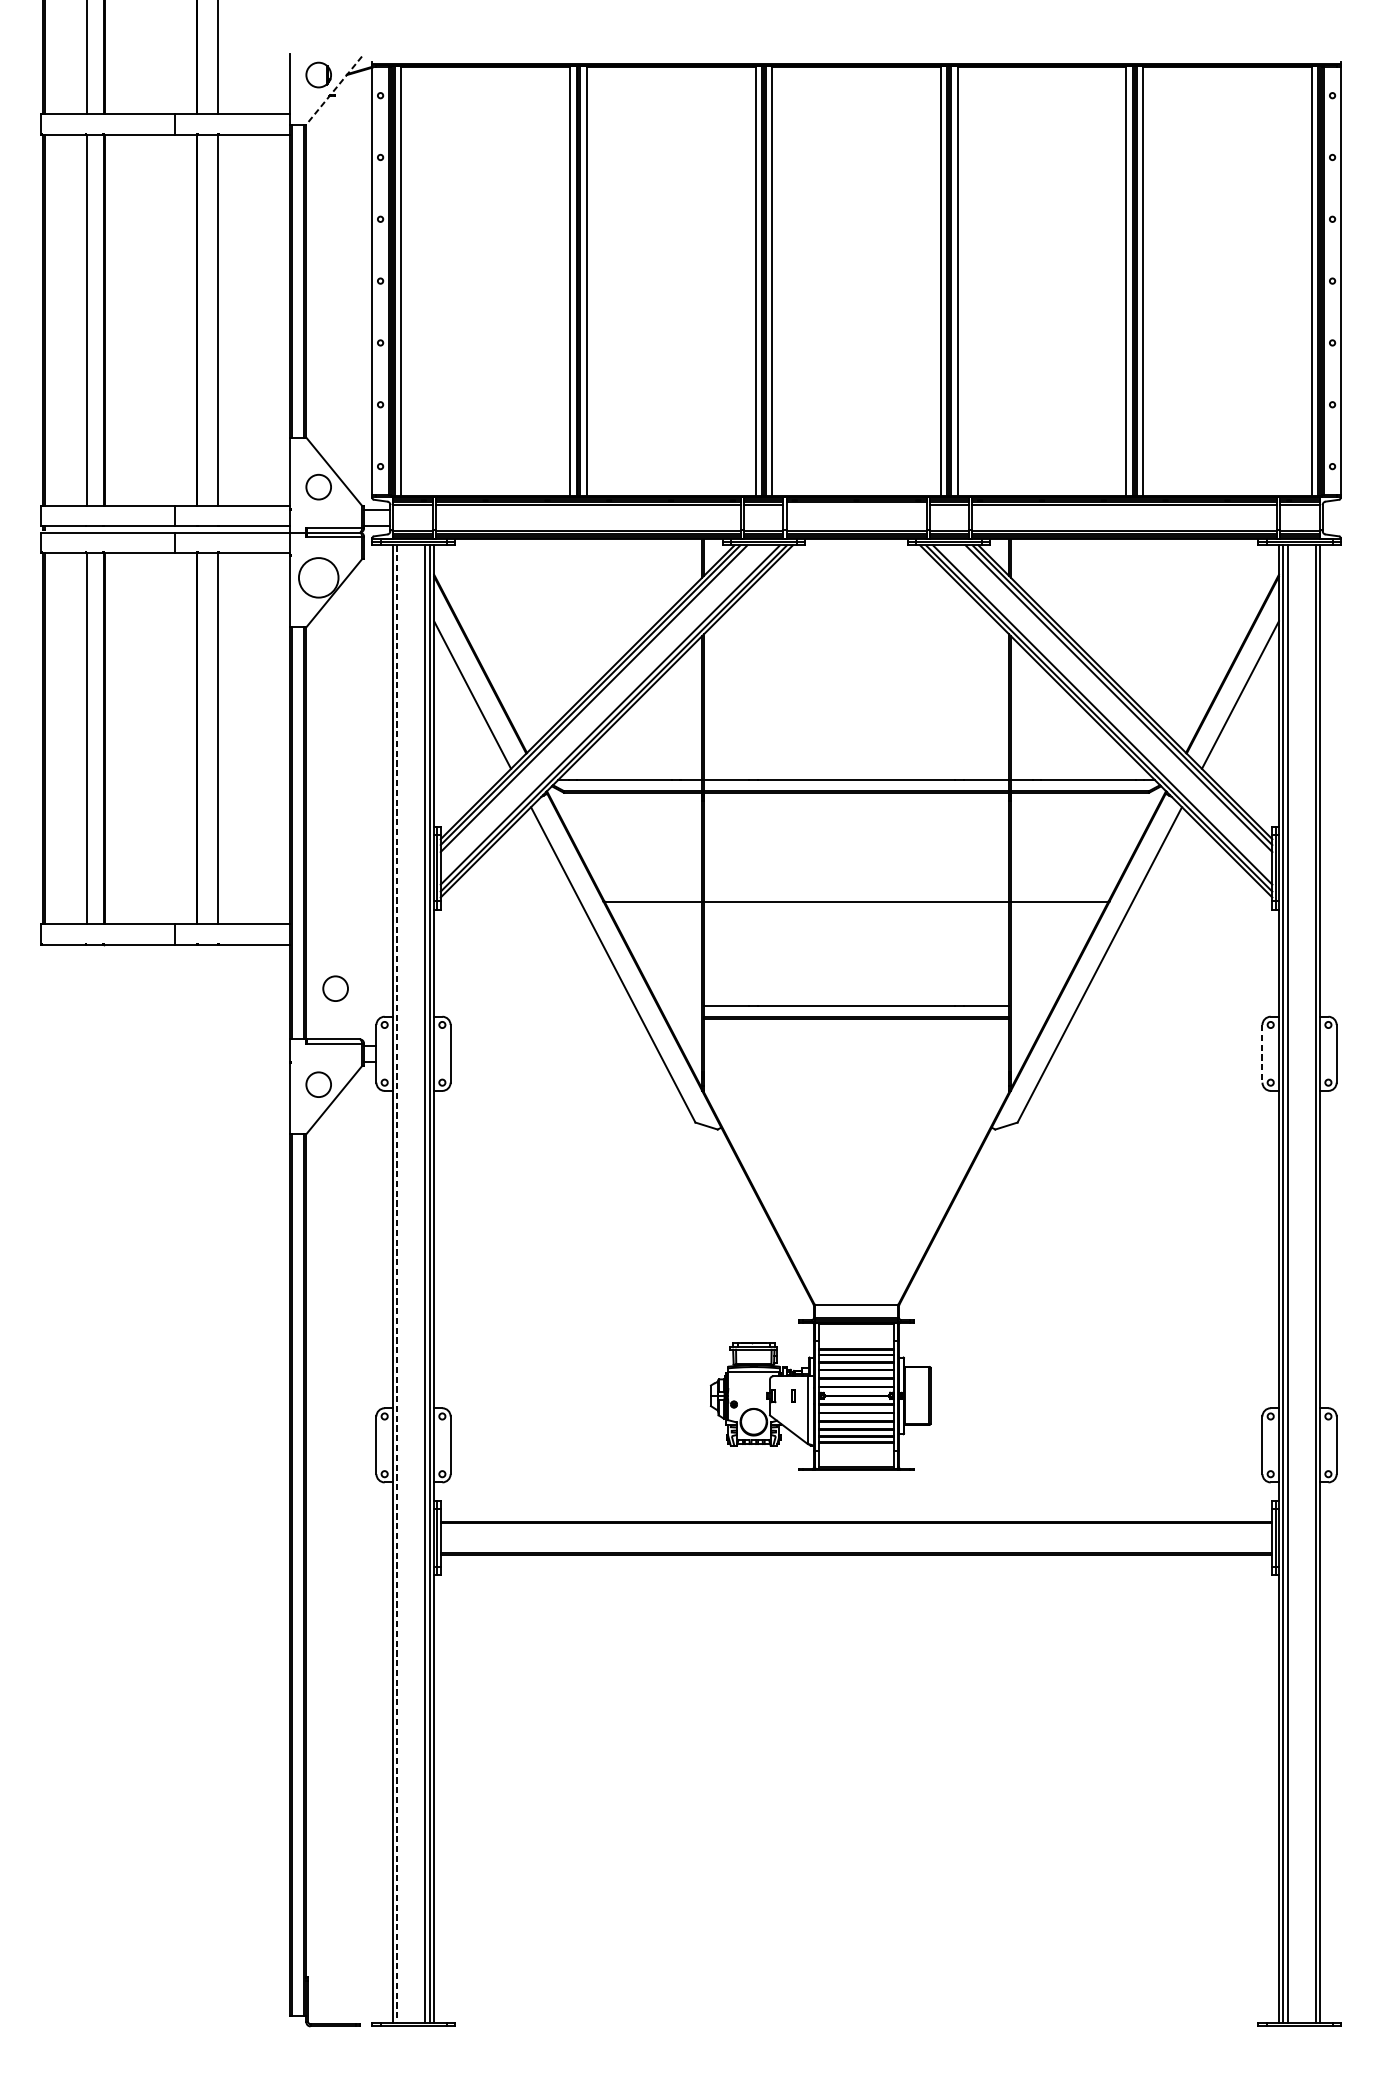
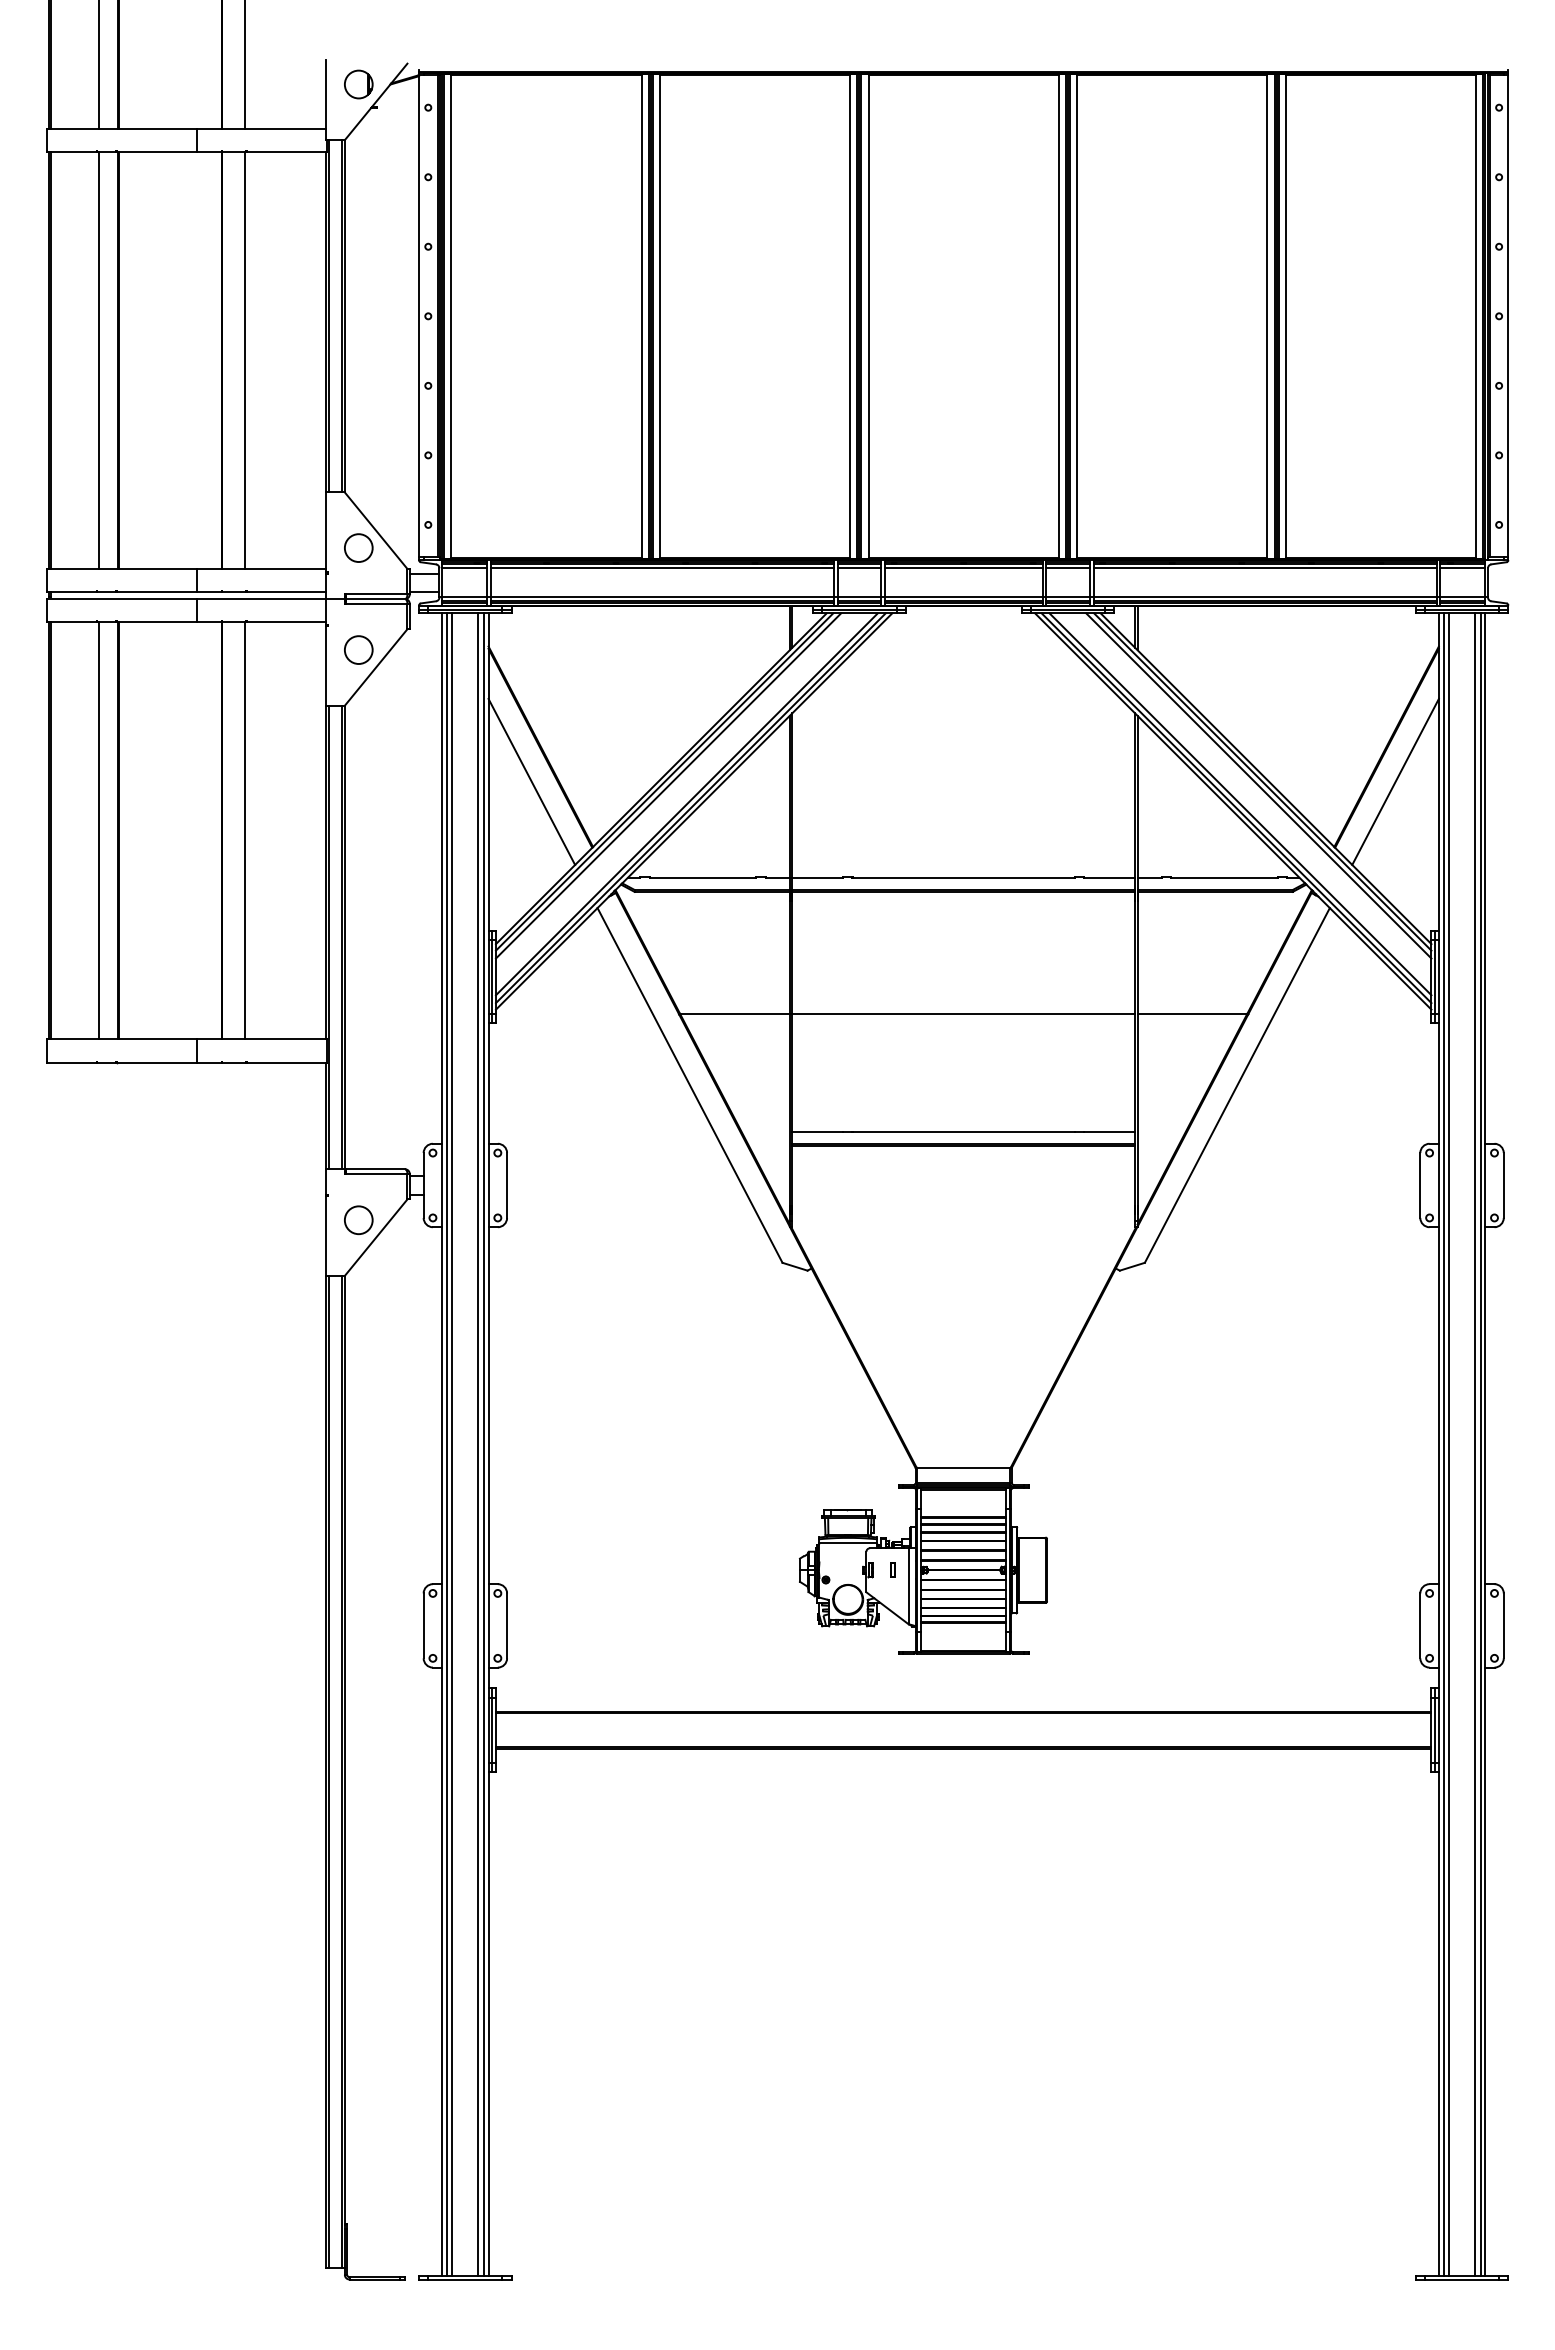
line: (333, 91) -> (375, 102), dashed -> solid
line: (856, 505) -> (963, 568), added
circle: (318, 577) -> (358, 649), size x0.62
circle: (335, 988) -> (377, 1112), removed
line: (1262, 1054) -> (1420, 1186), dashed -> solid
line: (396, 1284) -> (446, 1445), dashed -> solid
line: (402, 1284) -> (452, 1444), added
line: (1311, 1284) -> (1475, 1444), added

